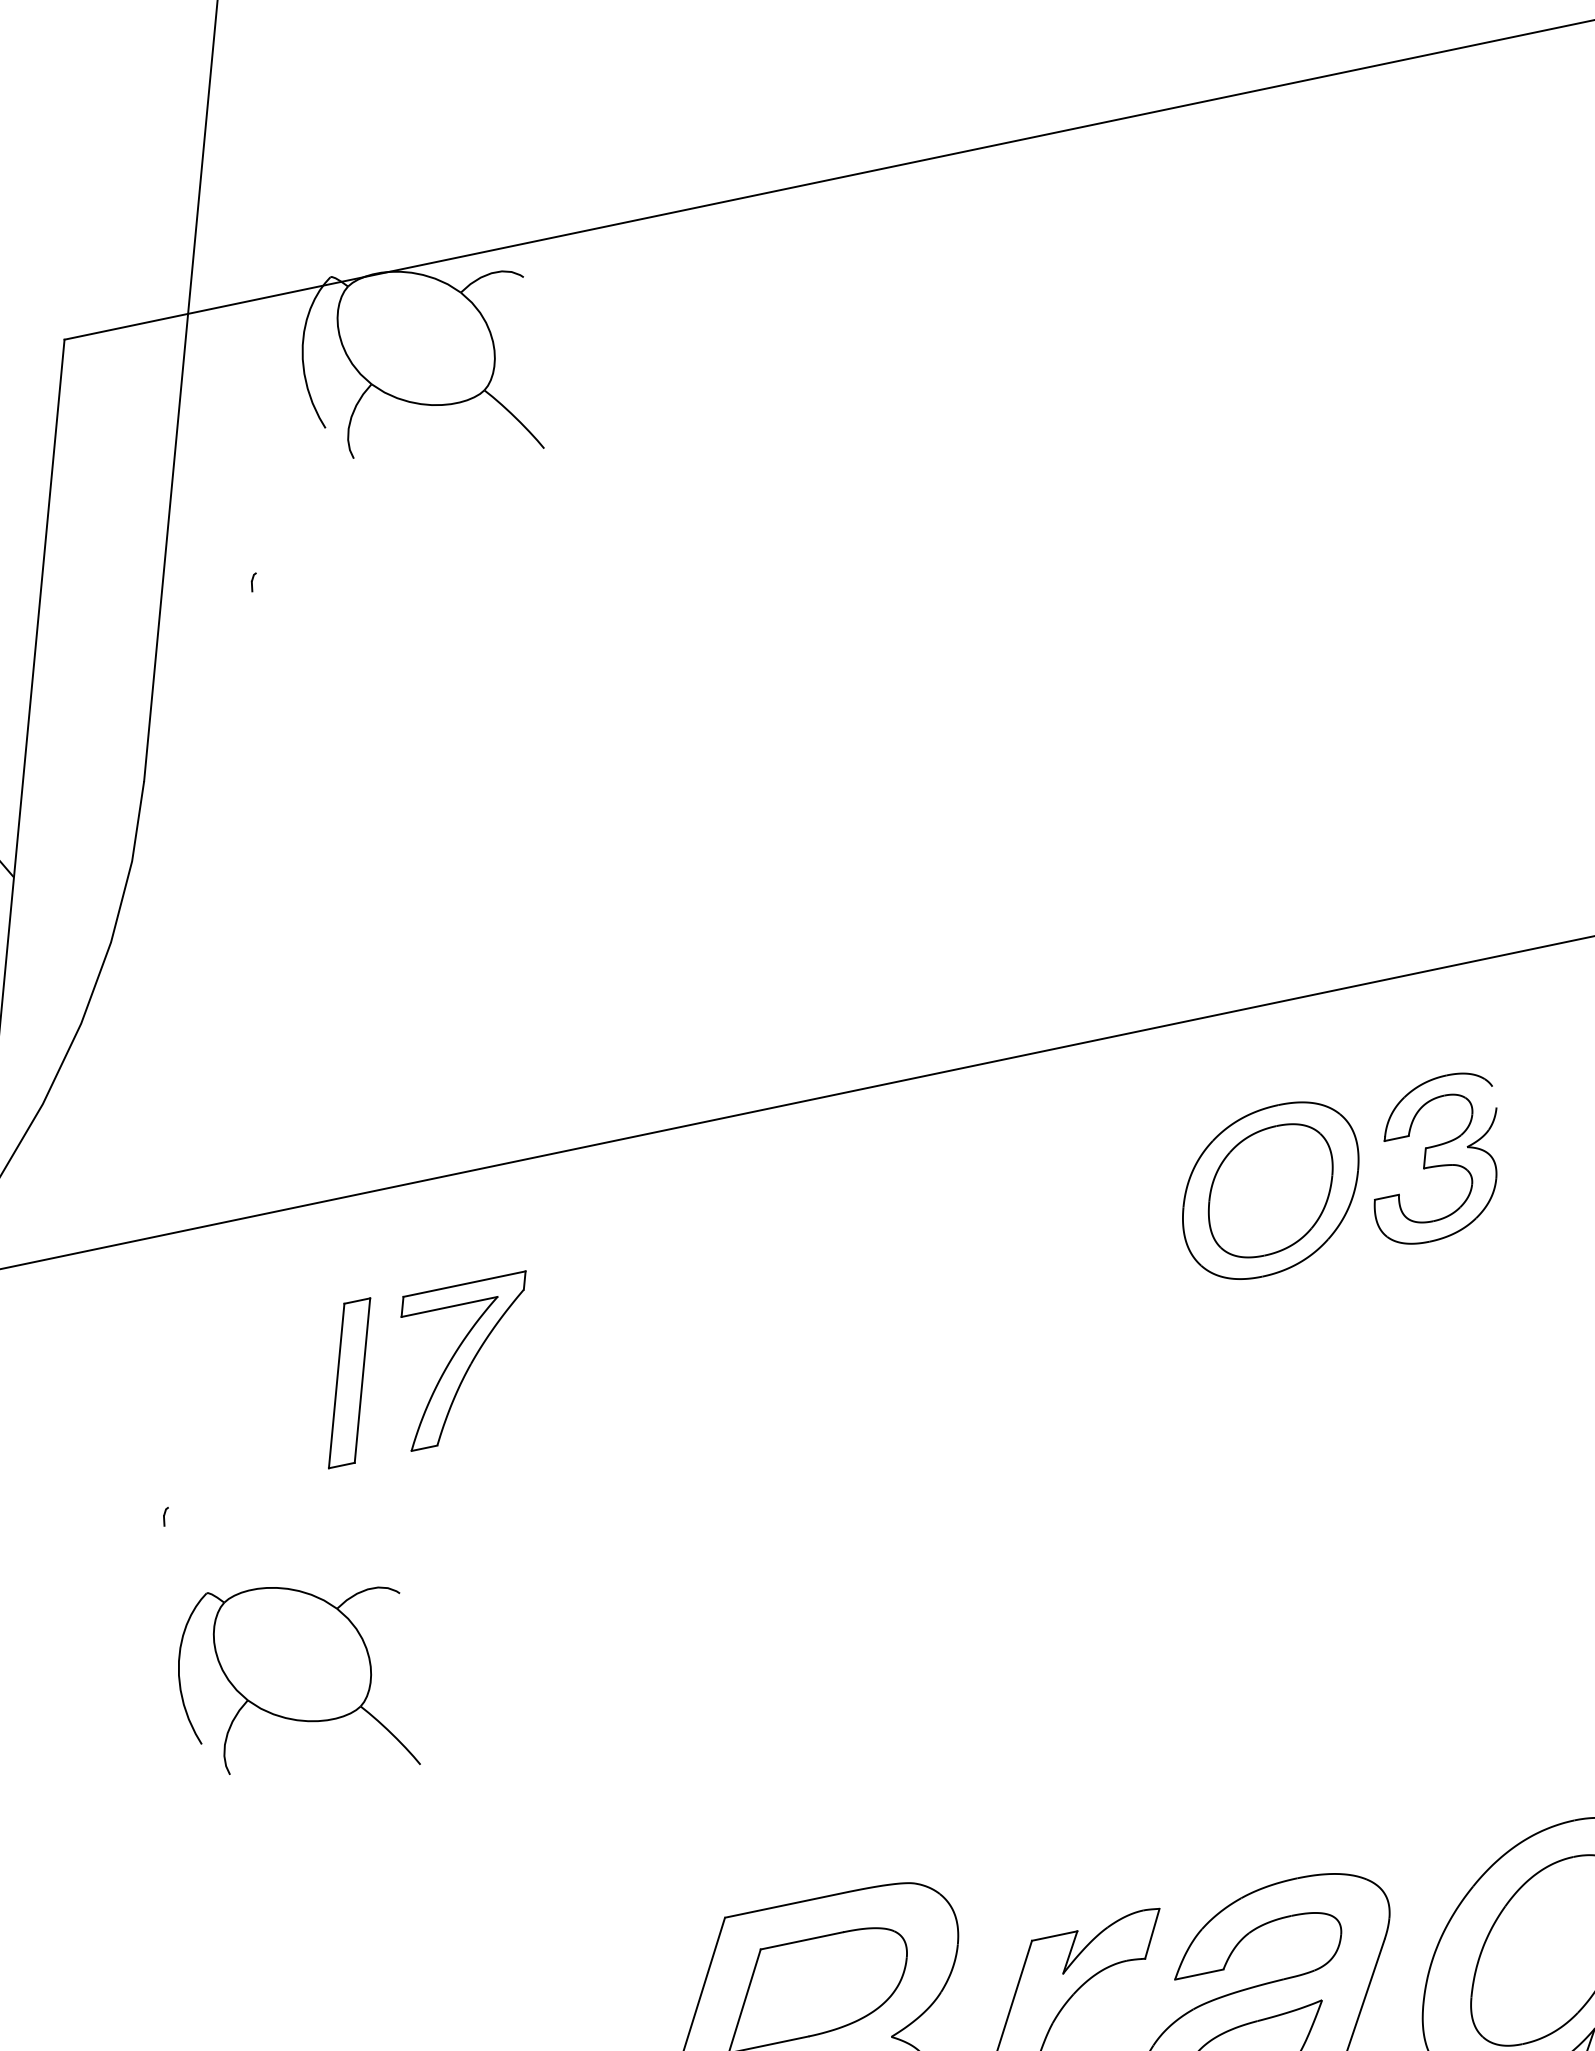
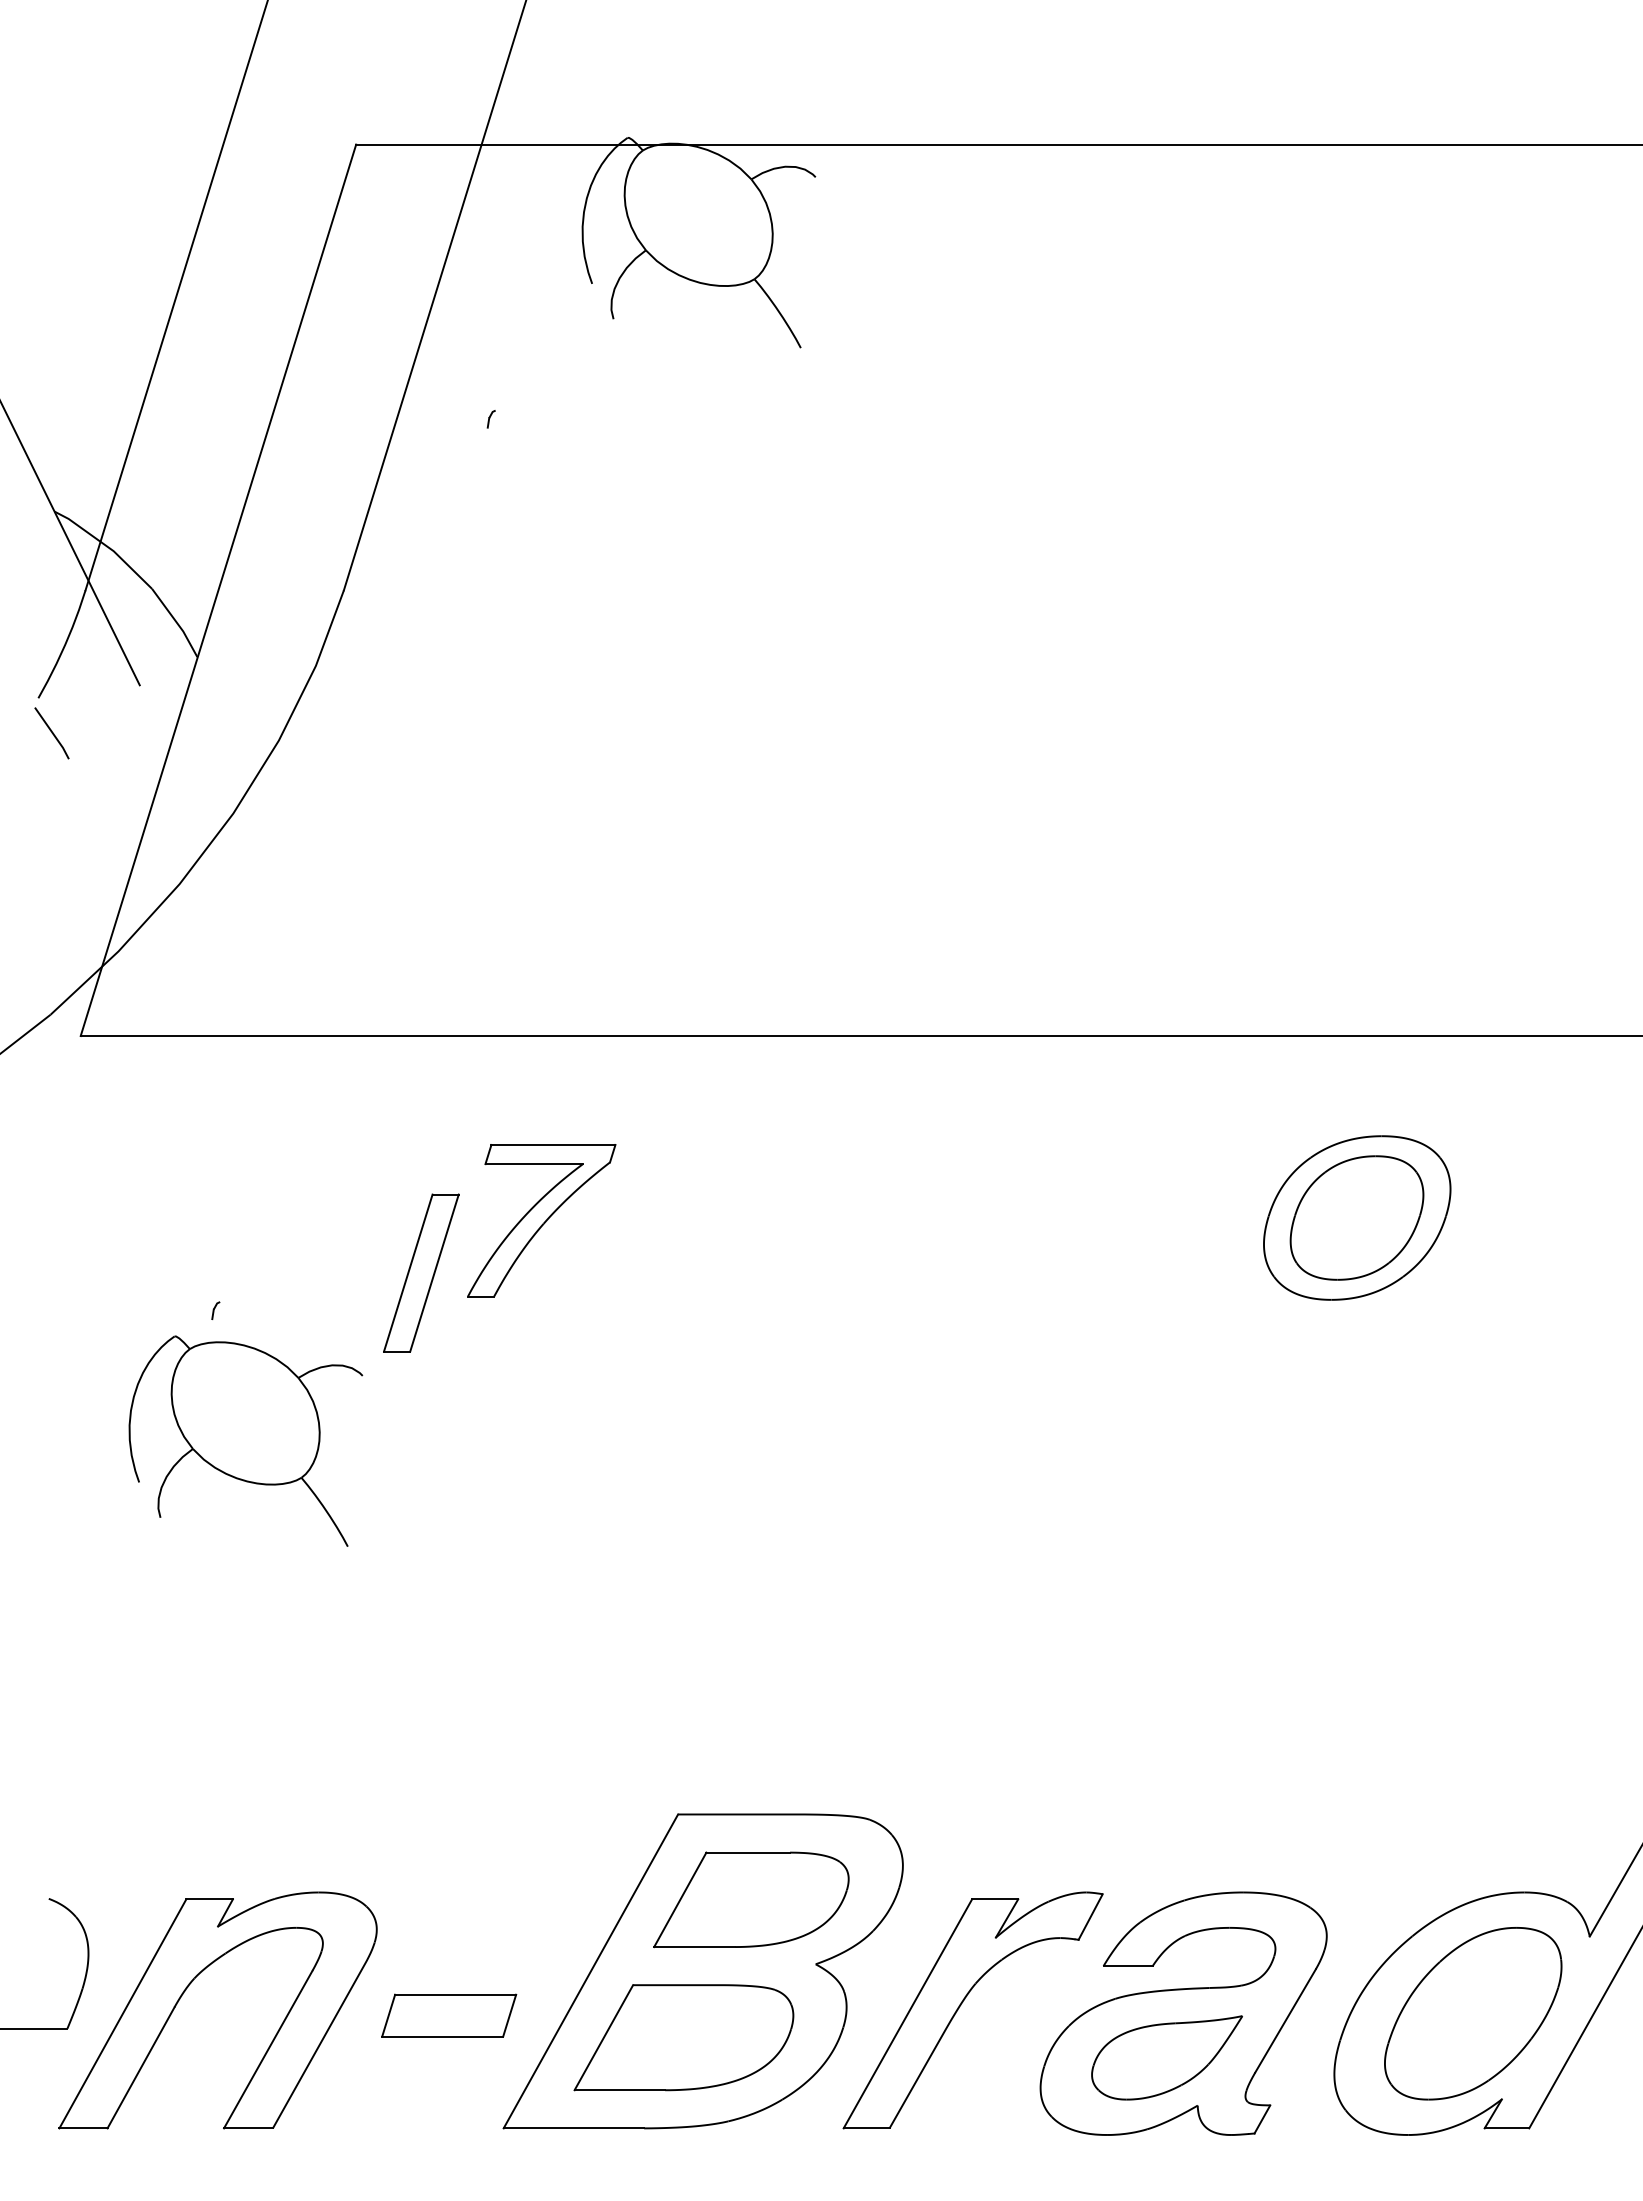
part: (1435, 1165) -> (1522, 1226), removed
part: (349, 1382) -> (421, 1272), moved
part: (297, 1681) -> (245, 1440), moved

